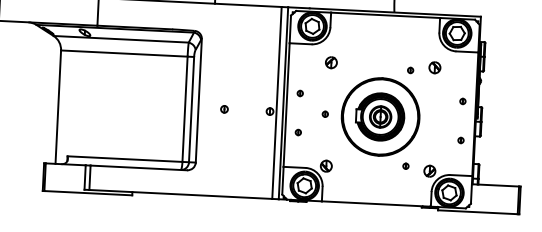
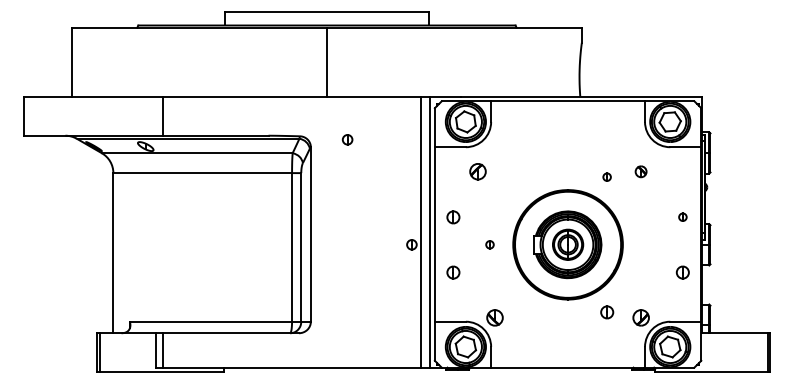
part: (331, 62) -> (477, 171), moved
part: (434, 67) -> (640, 171), size x0.7
part: (299, 92) -> (452, 216), size x1.6
part: (224, 109) -> (347, 139), moved
part: (297, 131) -> (452, 271), size x1.6
part: (460, 139) -> (682, 271), size x1.6
part: (405, 166) -> (606, 312), size x1.6

